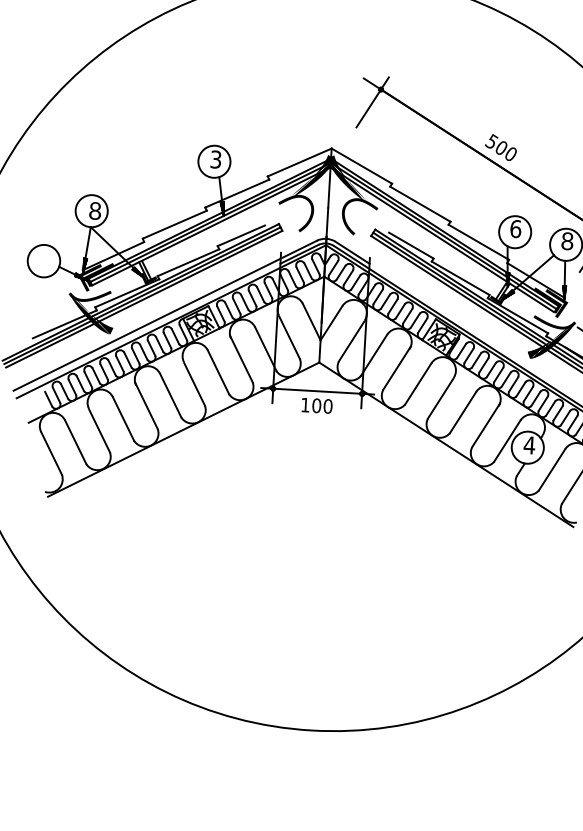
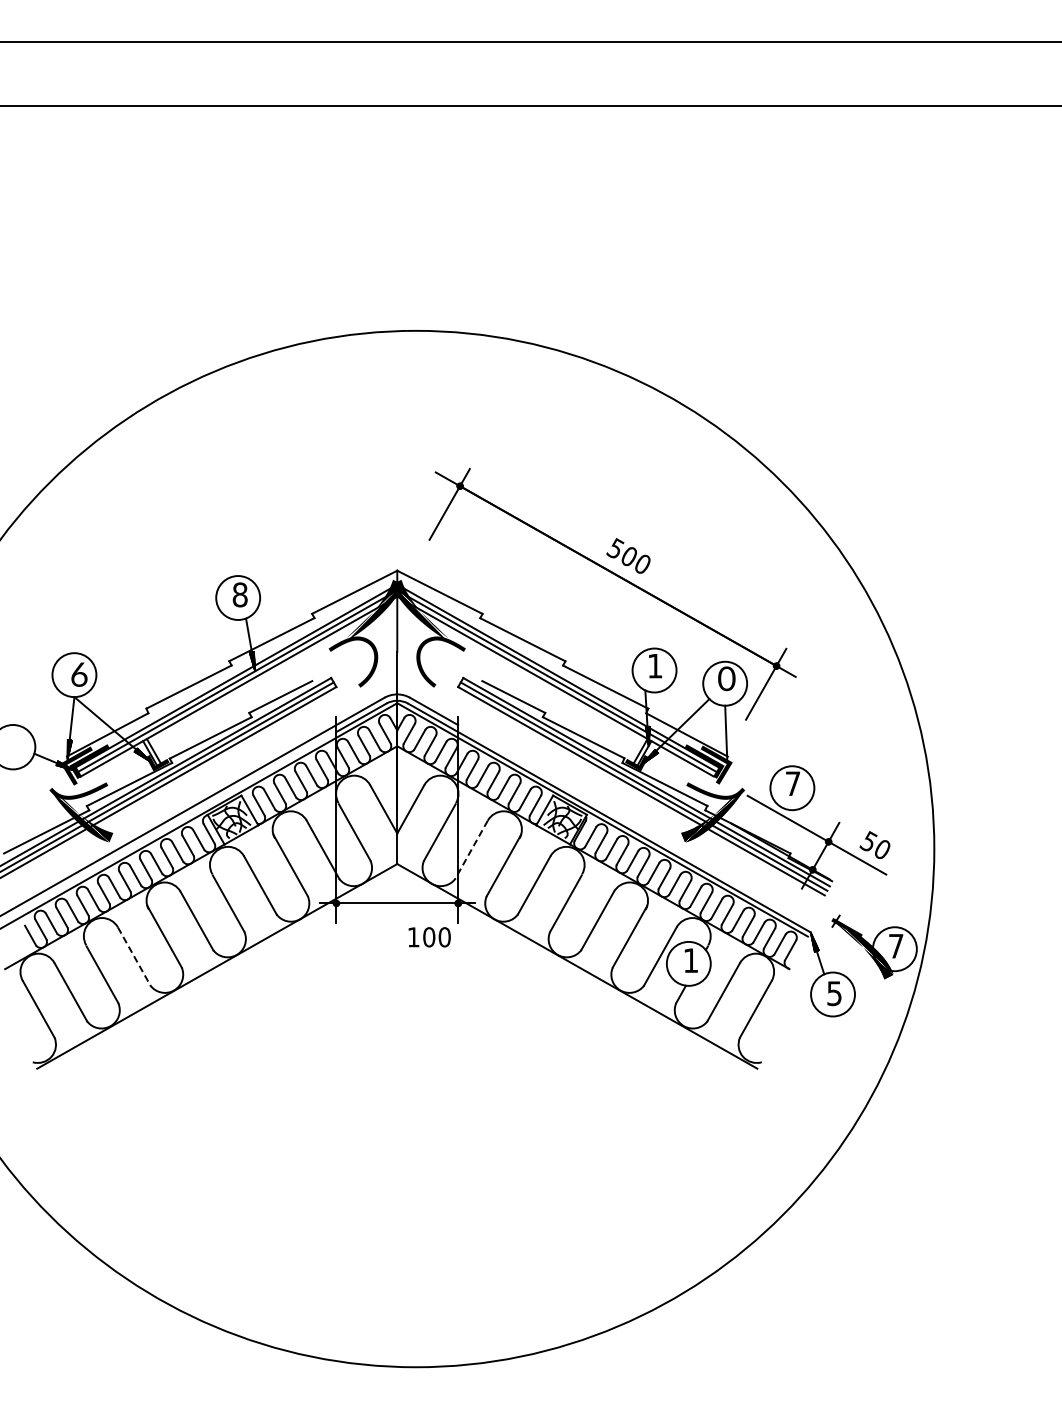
text: (215, 159) -> (239, 594), 3 -> 8
text: (95, 210) -> (79, 674), 8 -> 6
text: (515, 228) -> (654, 665), 6 -> 1
text: (567, 241) -> (726, 678), 8 -> 0
hatch: (564, 292) -> (726, 749), removed
line: (374, 355) -> (471, 850), solid -> dashed
text: (316, 405) -> (429, 937), moved
line: (123, 419) -> (134, 957), solid -> dashed
text: (529, 445) -> (690, 960), 4 -> 1

